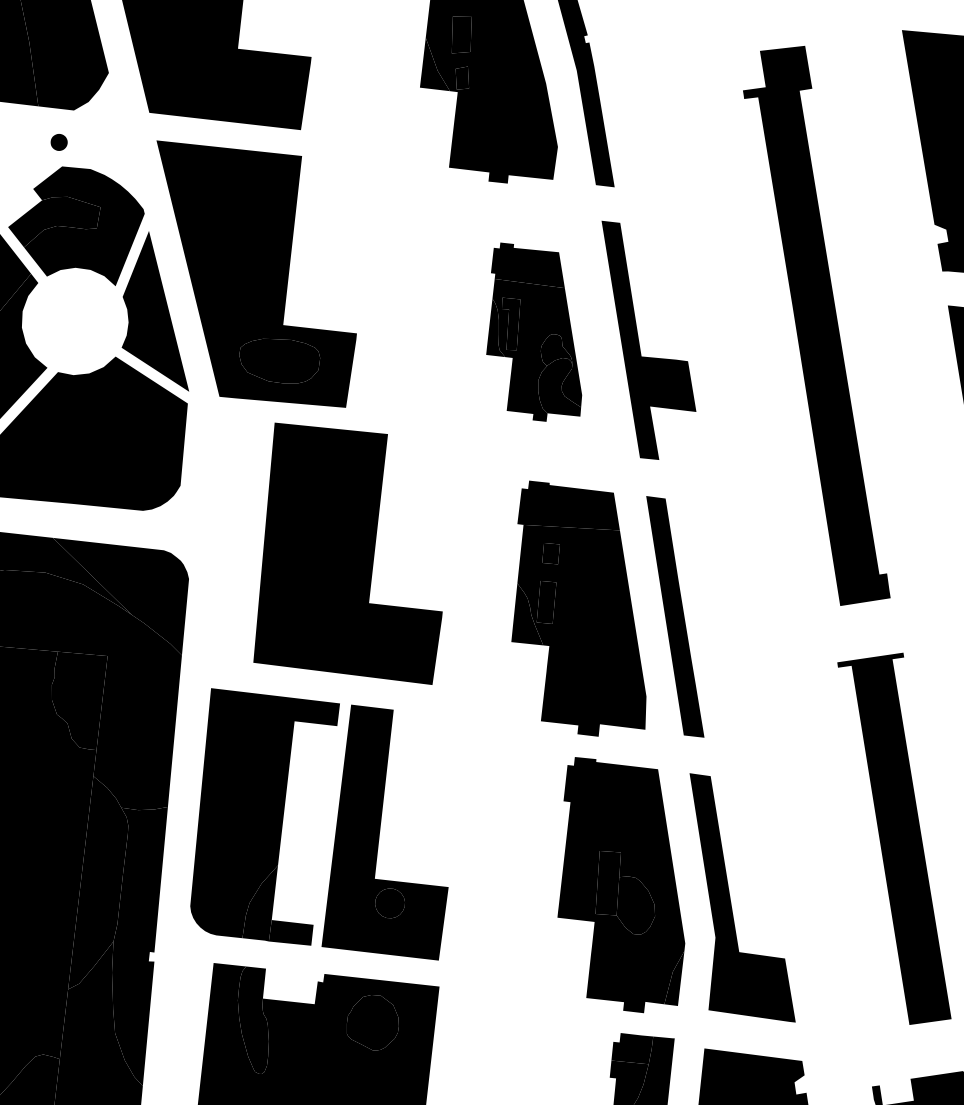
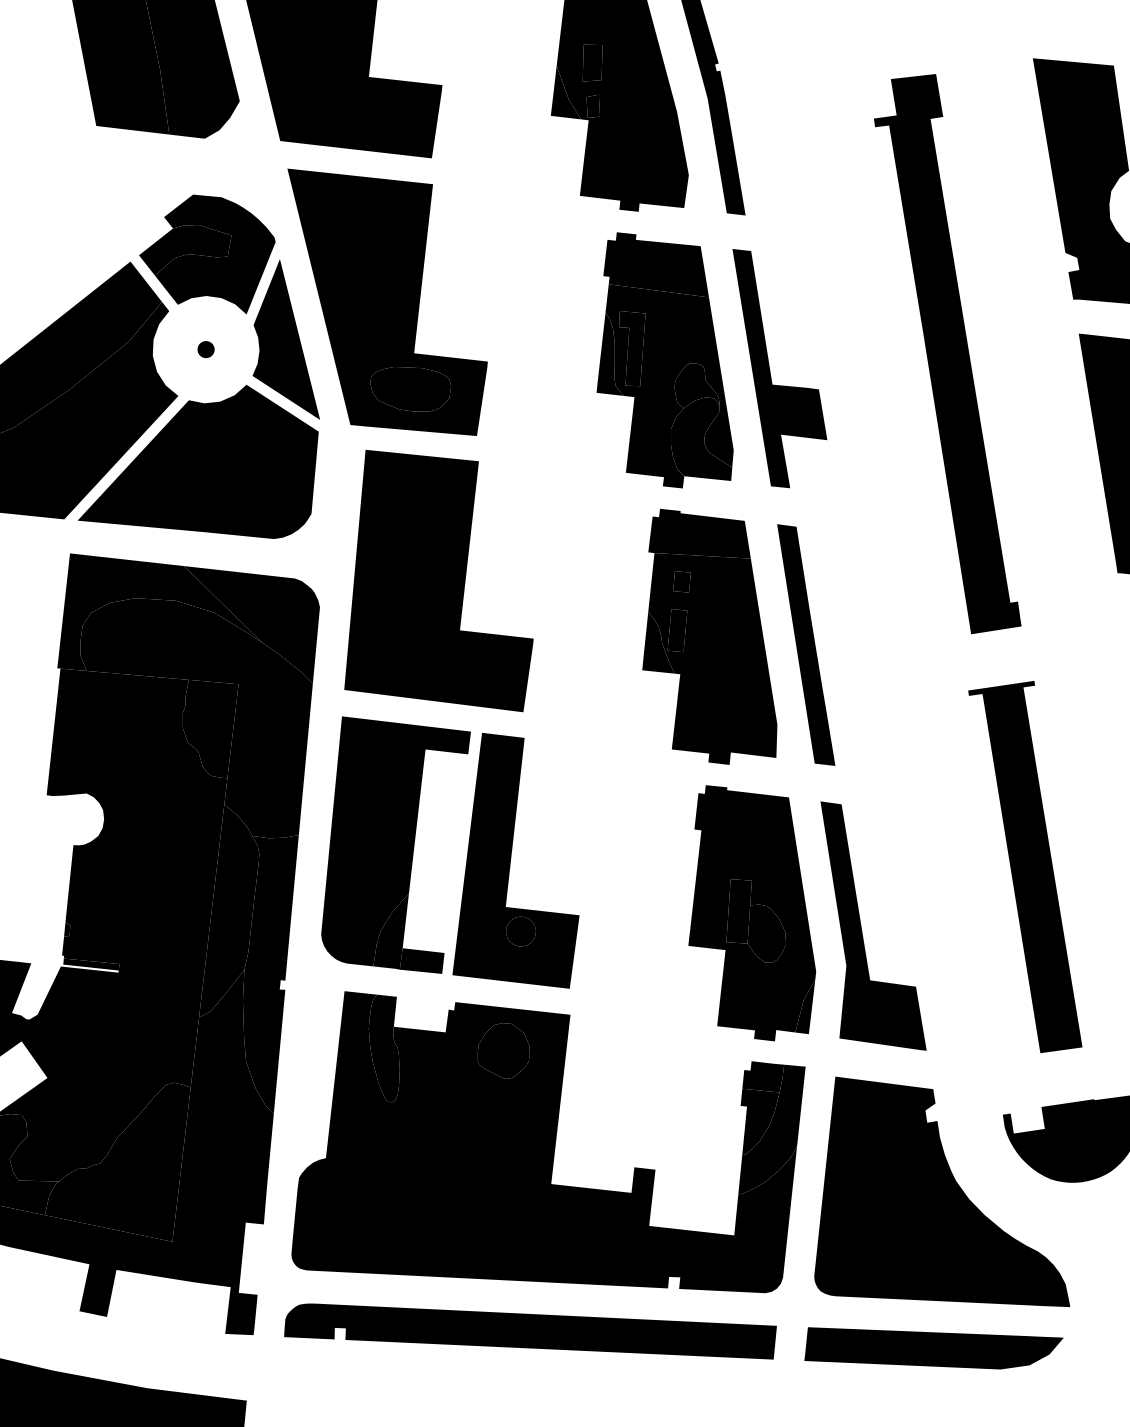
part: (58, 142) -> (205, 349), moved
part: (533, 332) -> (664, 360), size x1.43
part: (347, 554) -> (438, 581), moved

